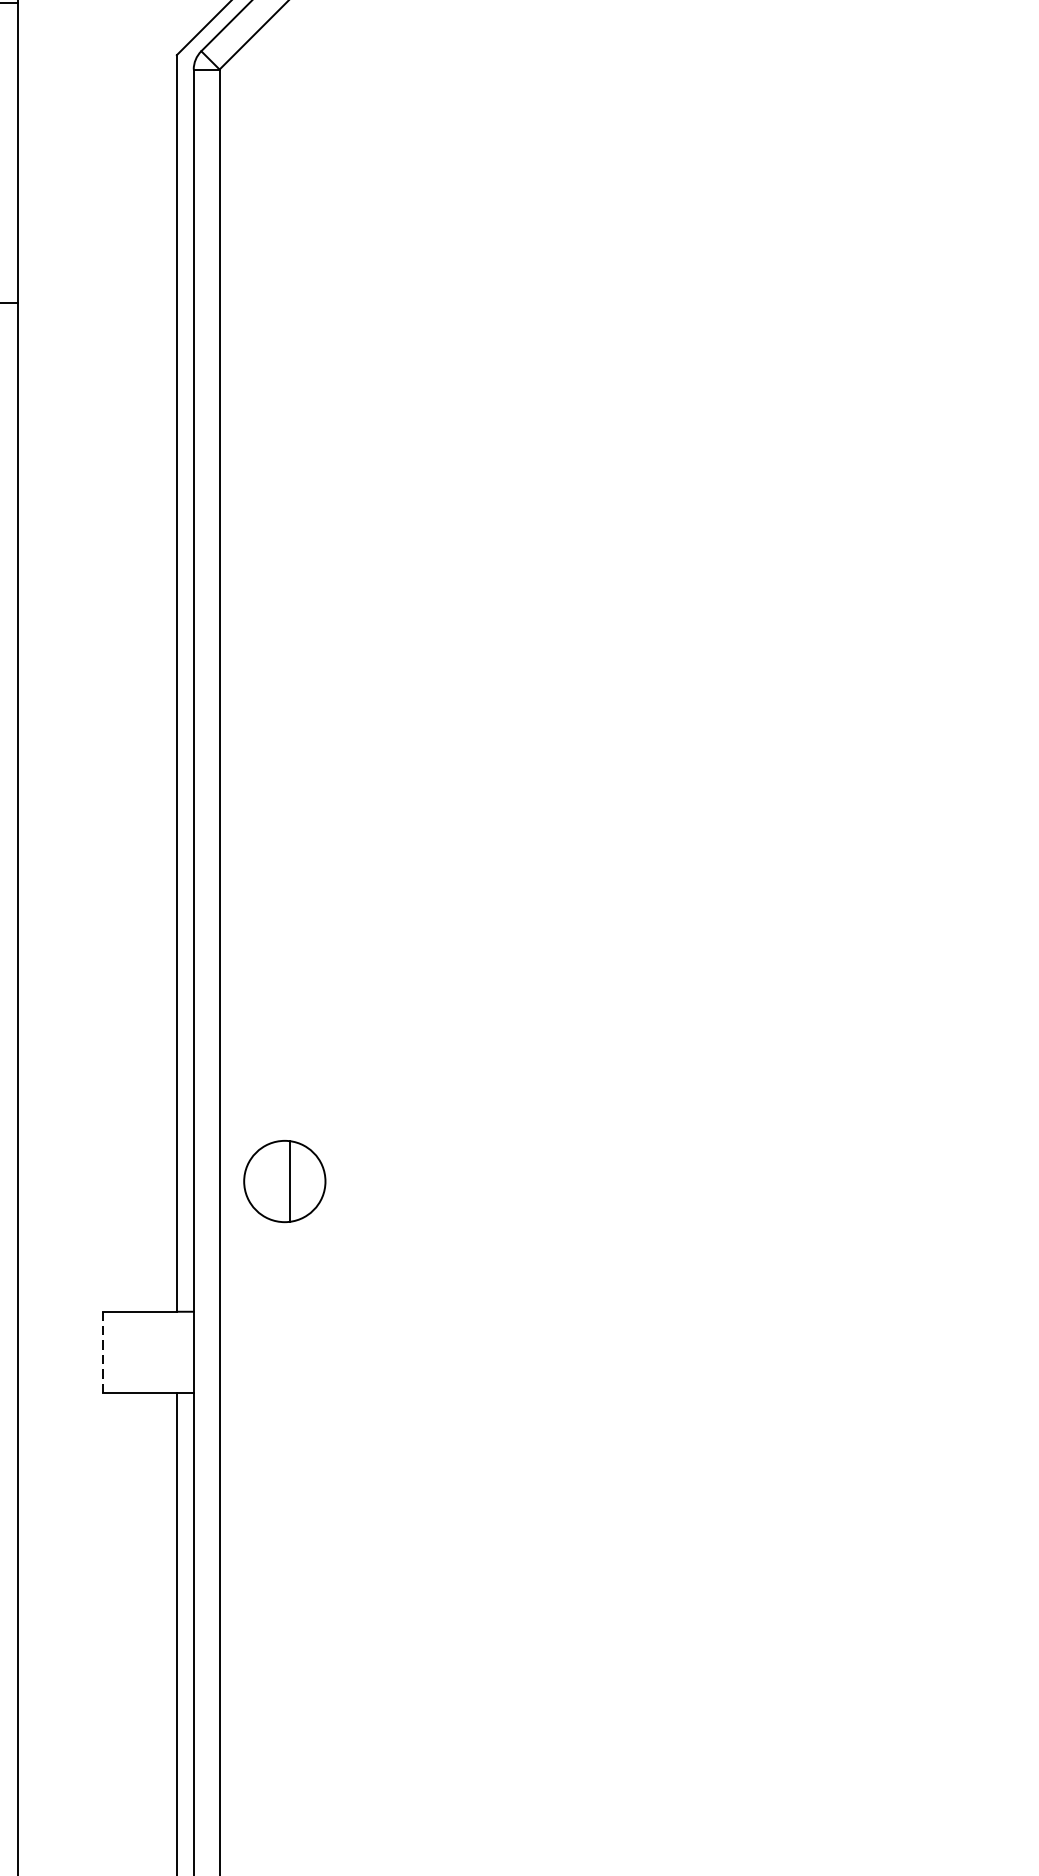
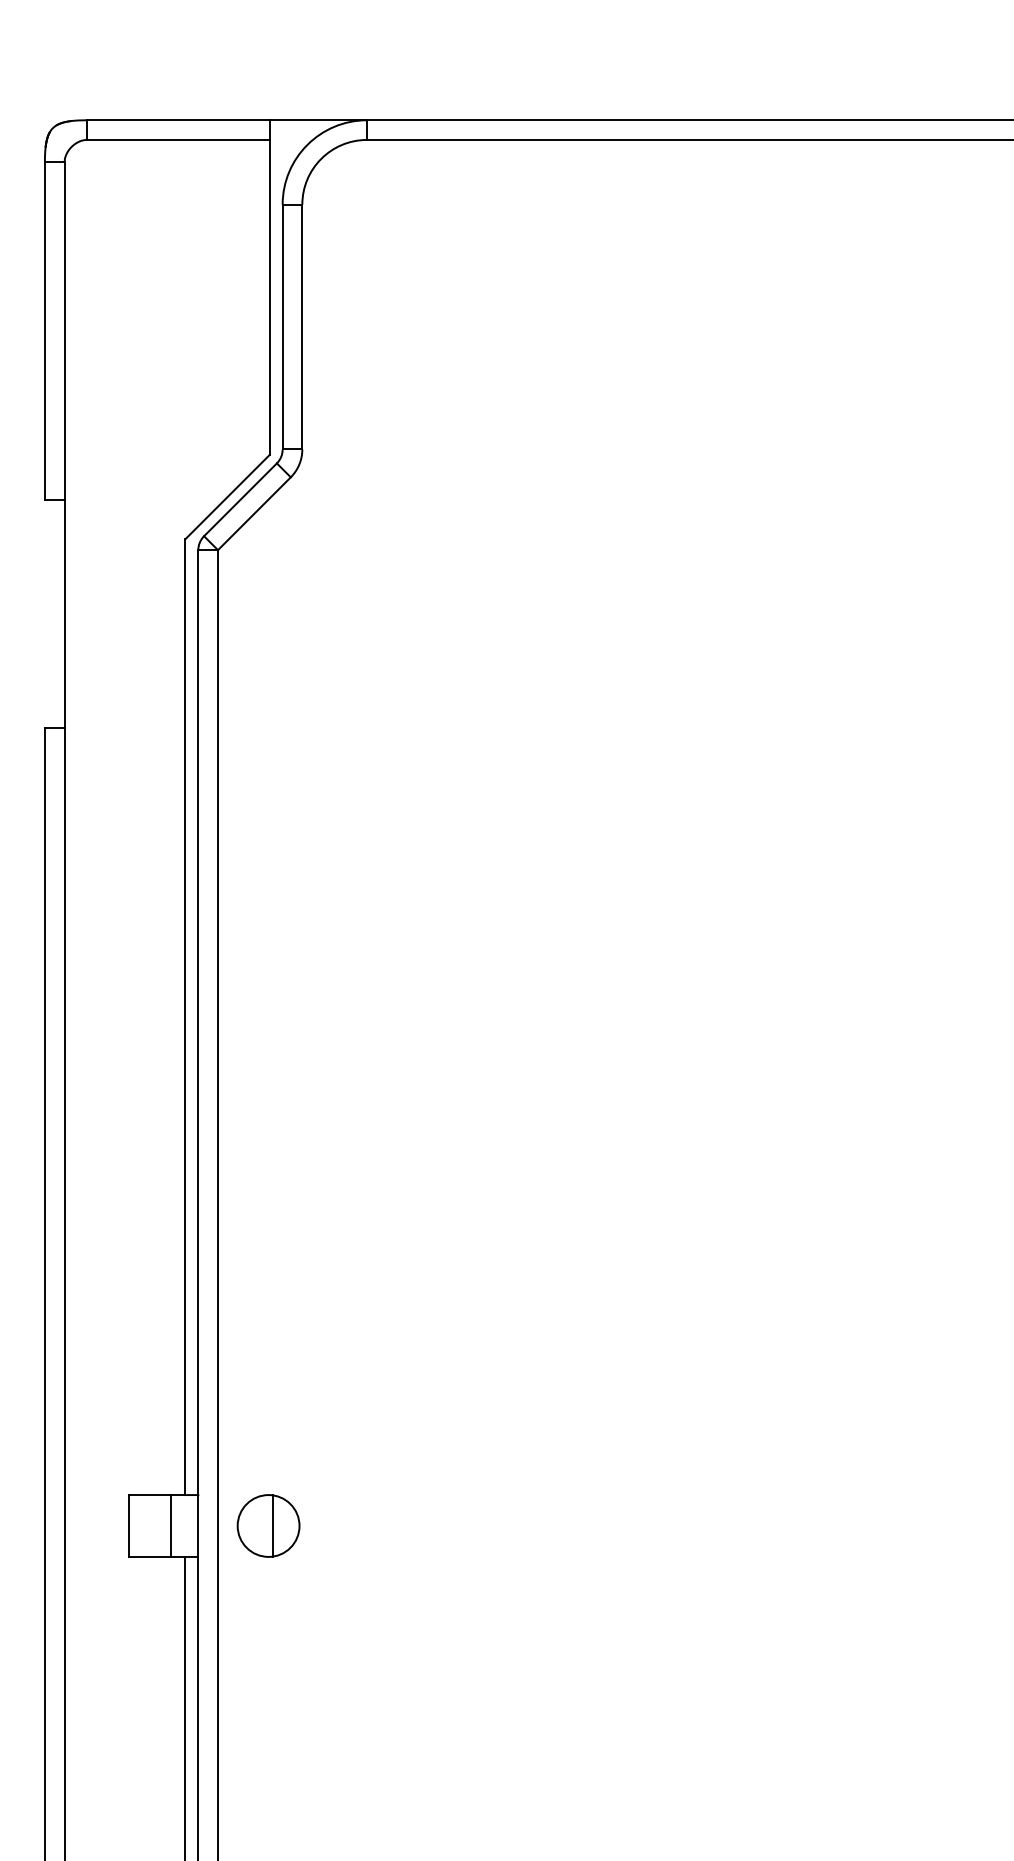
part: (284, 1180) -> (268, 1525), moved
line: (158, 1351) -> (171, 1525), added
line: (103, 1353) -> (129, 1526), dashed -> solid

